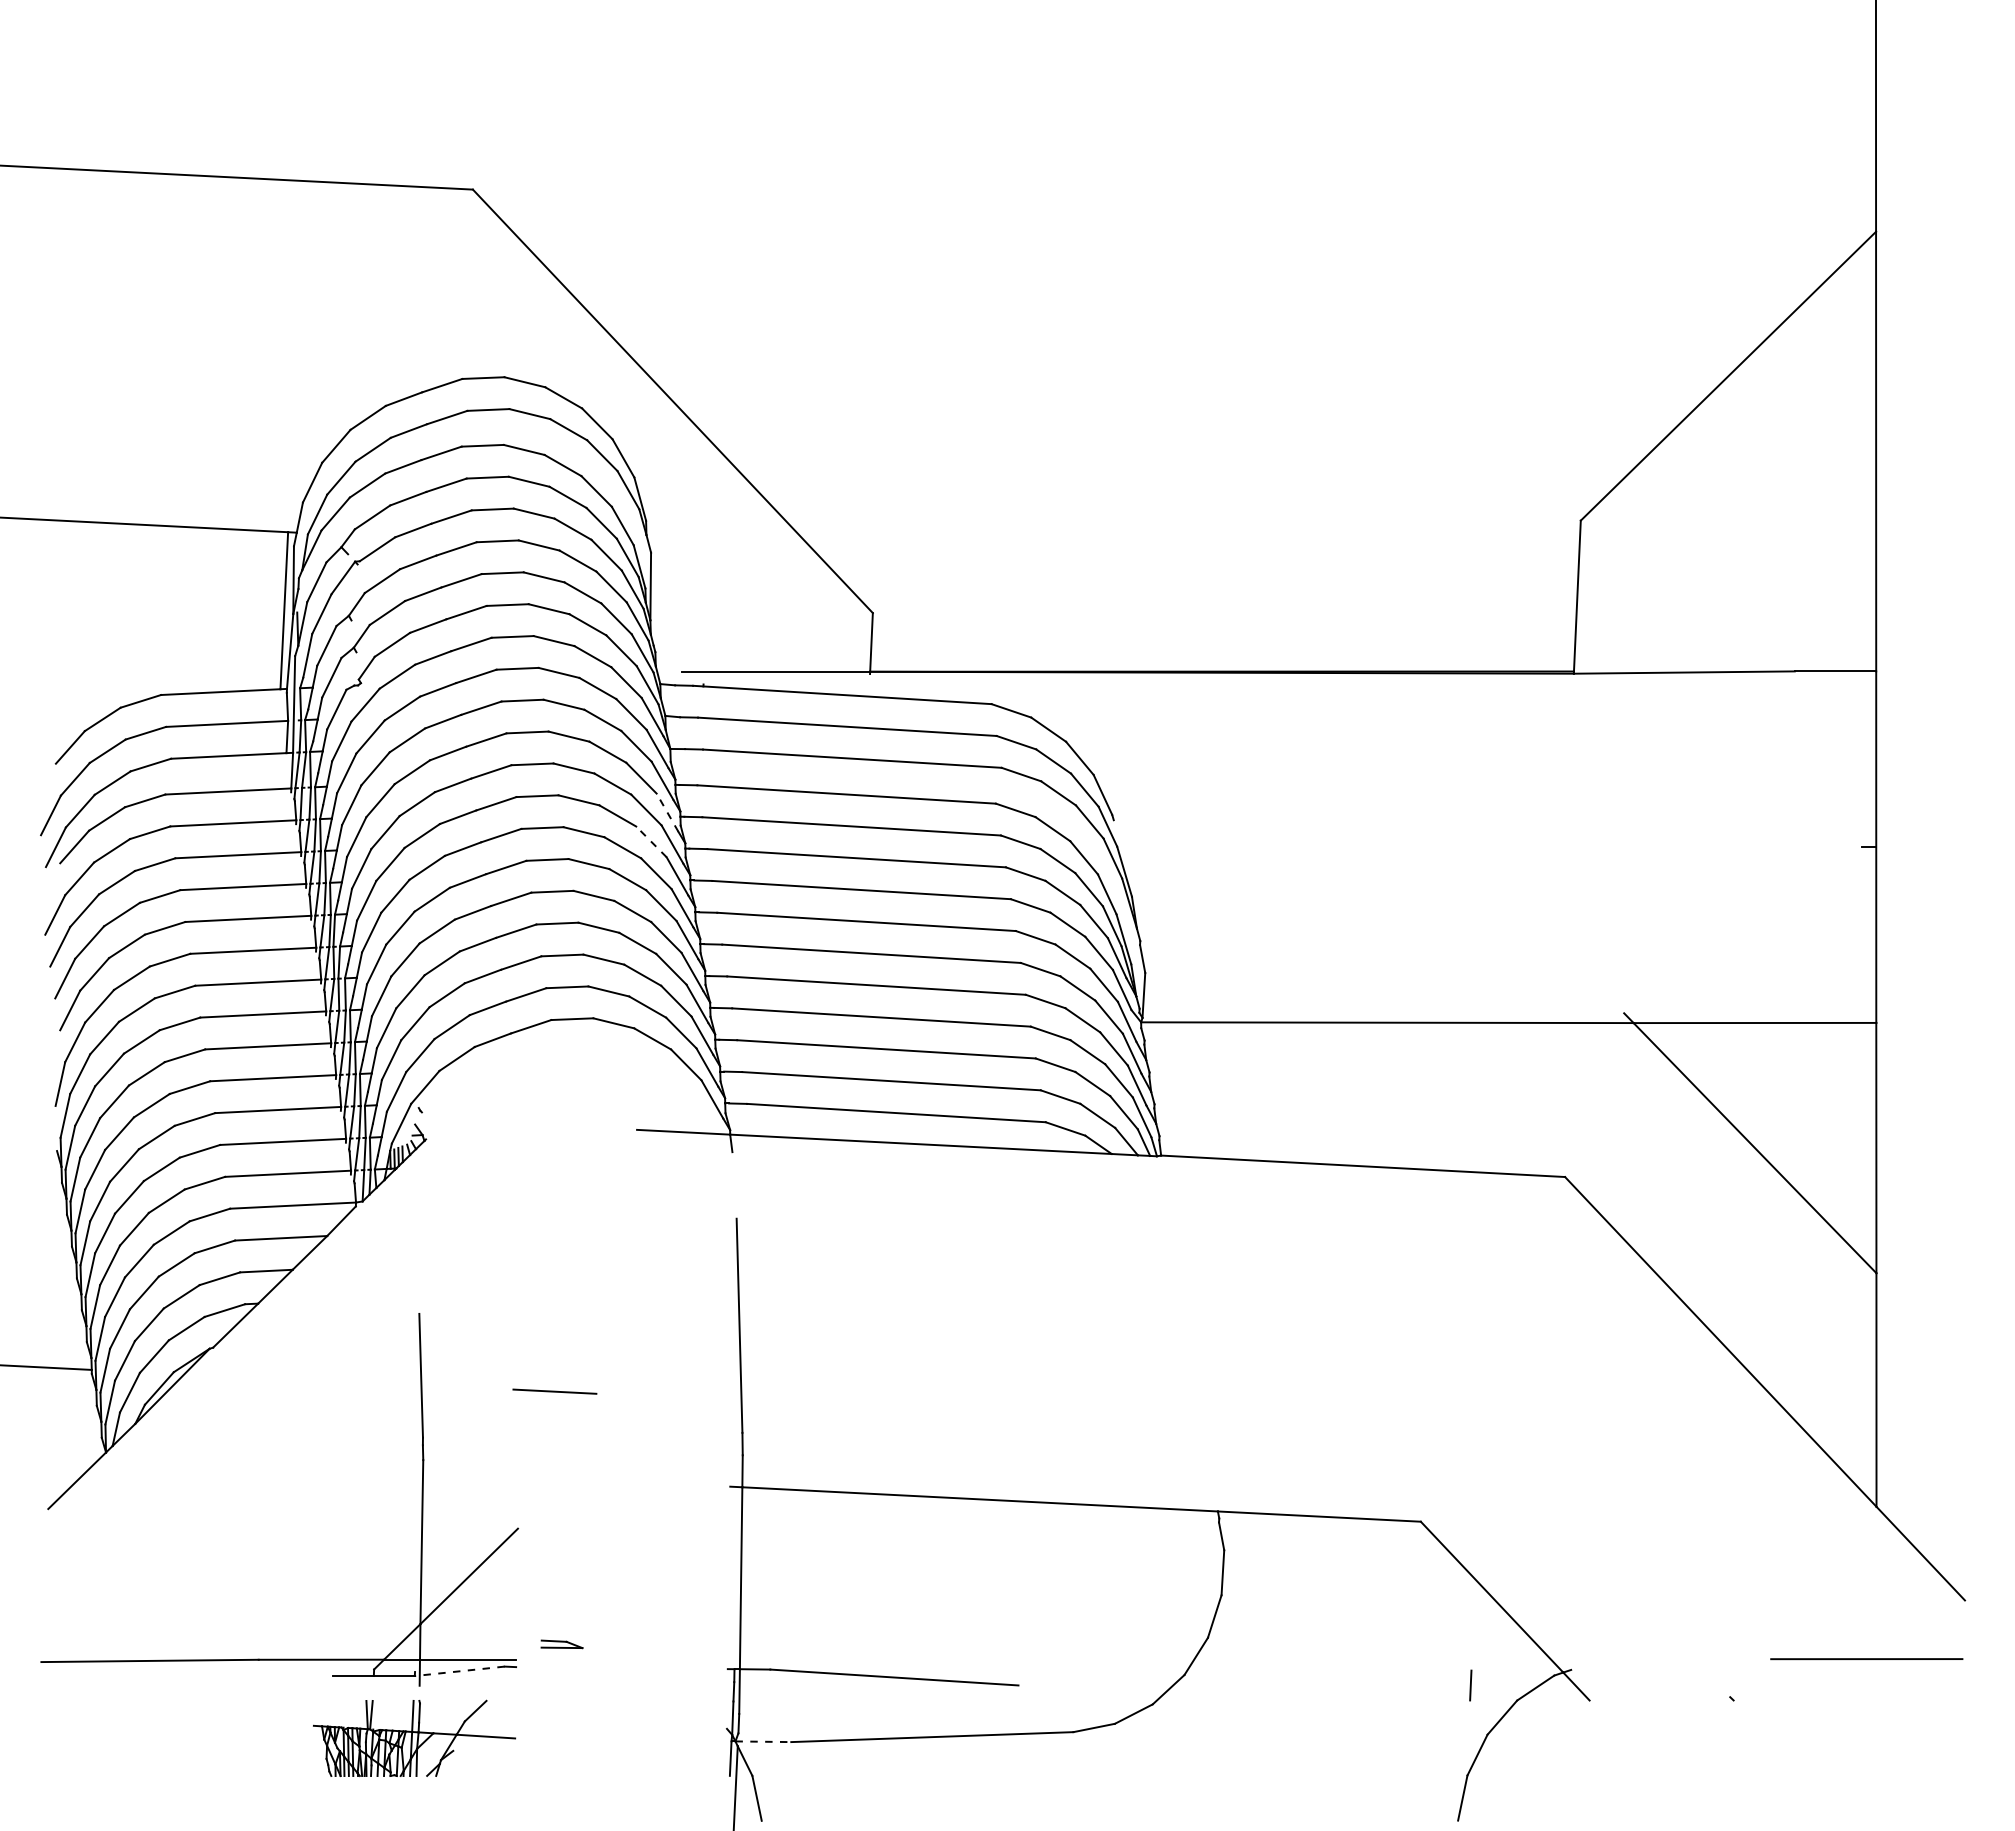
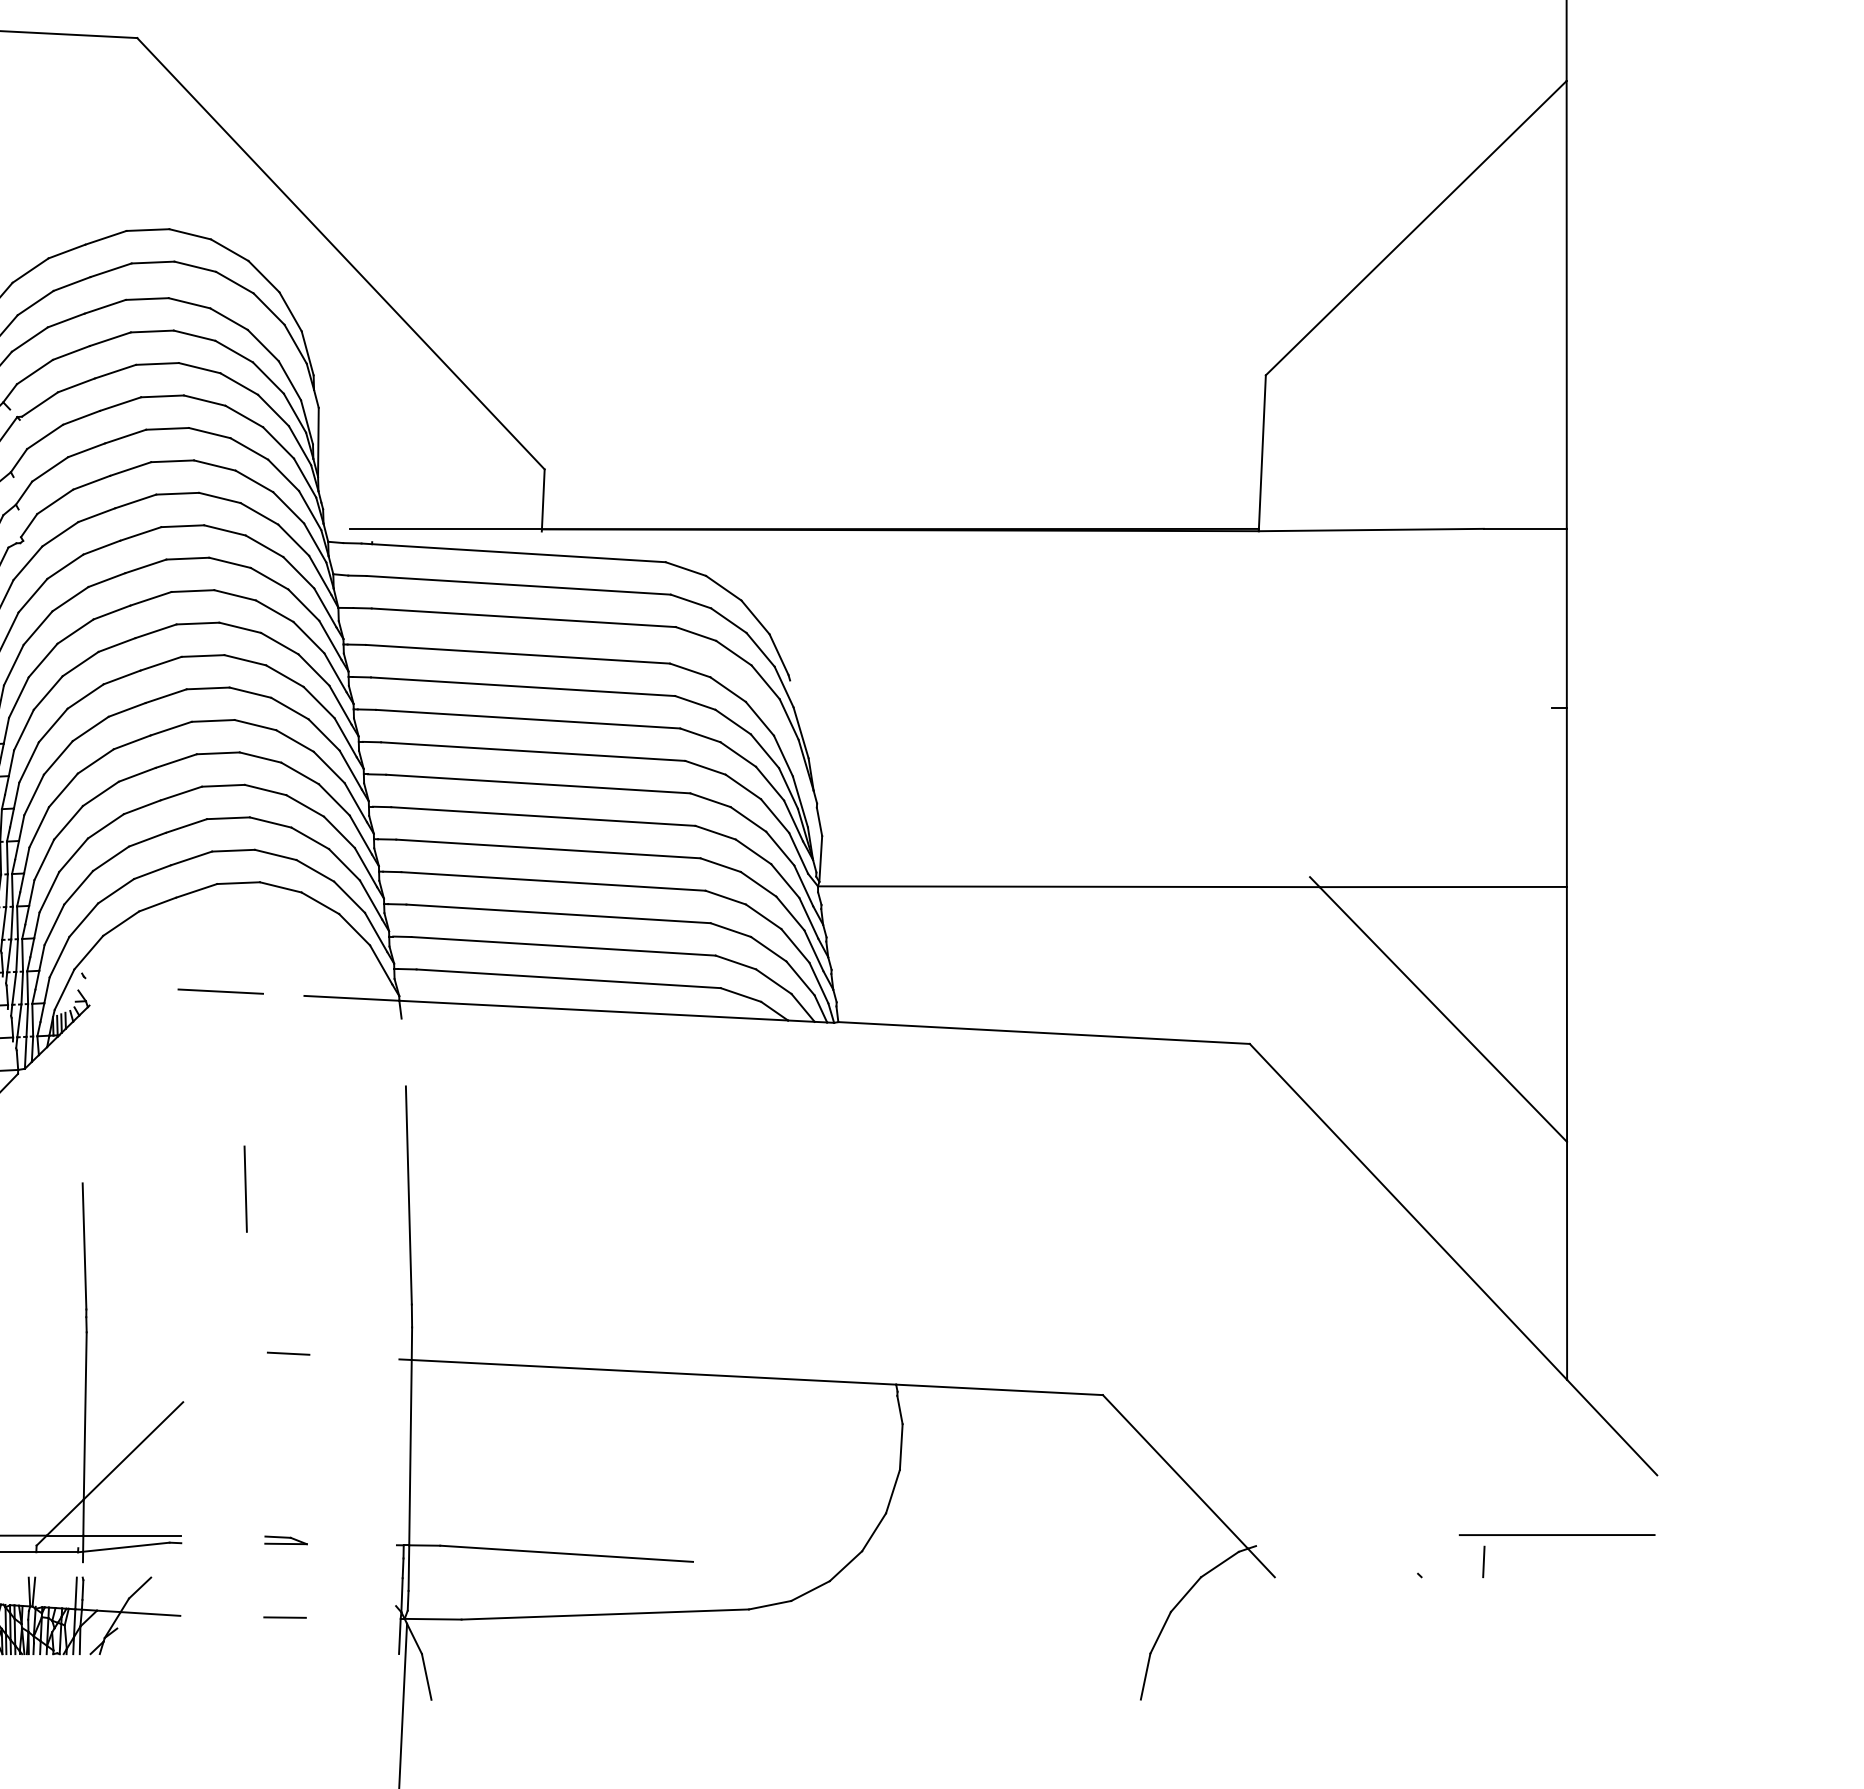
line: (667, 812) -> (335, 672), dashed -> solid
line: (651, 841) -> (319, 702), dashed -> solid
line: (579, 1319) -> (245, 1189), added
line: (554, 1391) -> (220, 991), moved
line: (621, 1481) -> (288, 1354), added
part: (561, 1644) -> (285, 1540), moved
line: (459, 1671) -> (123, 1547), dashed -> solid
line: (1470, 1685) -> (1483, 1561), moved
line: (617, 1739) -> (284, 1616), added
line: (763, 1741) -> (433, 1618), dashed -> solid

